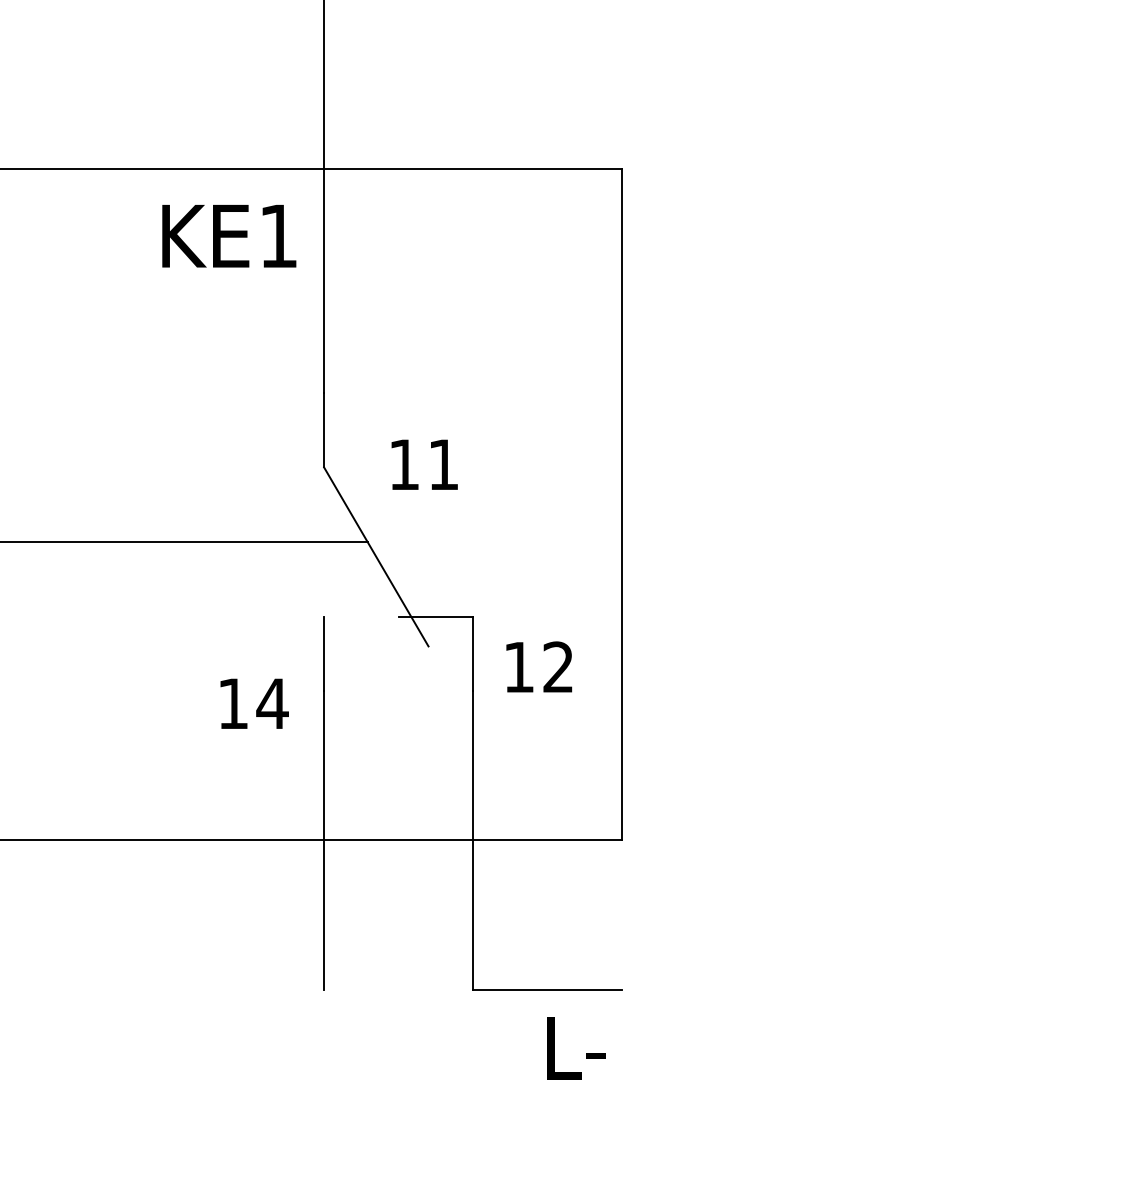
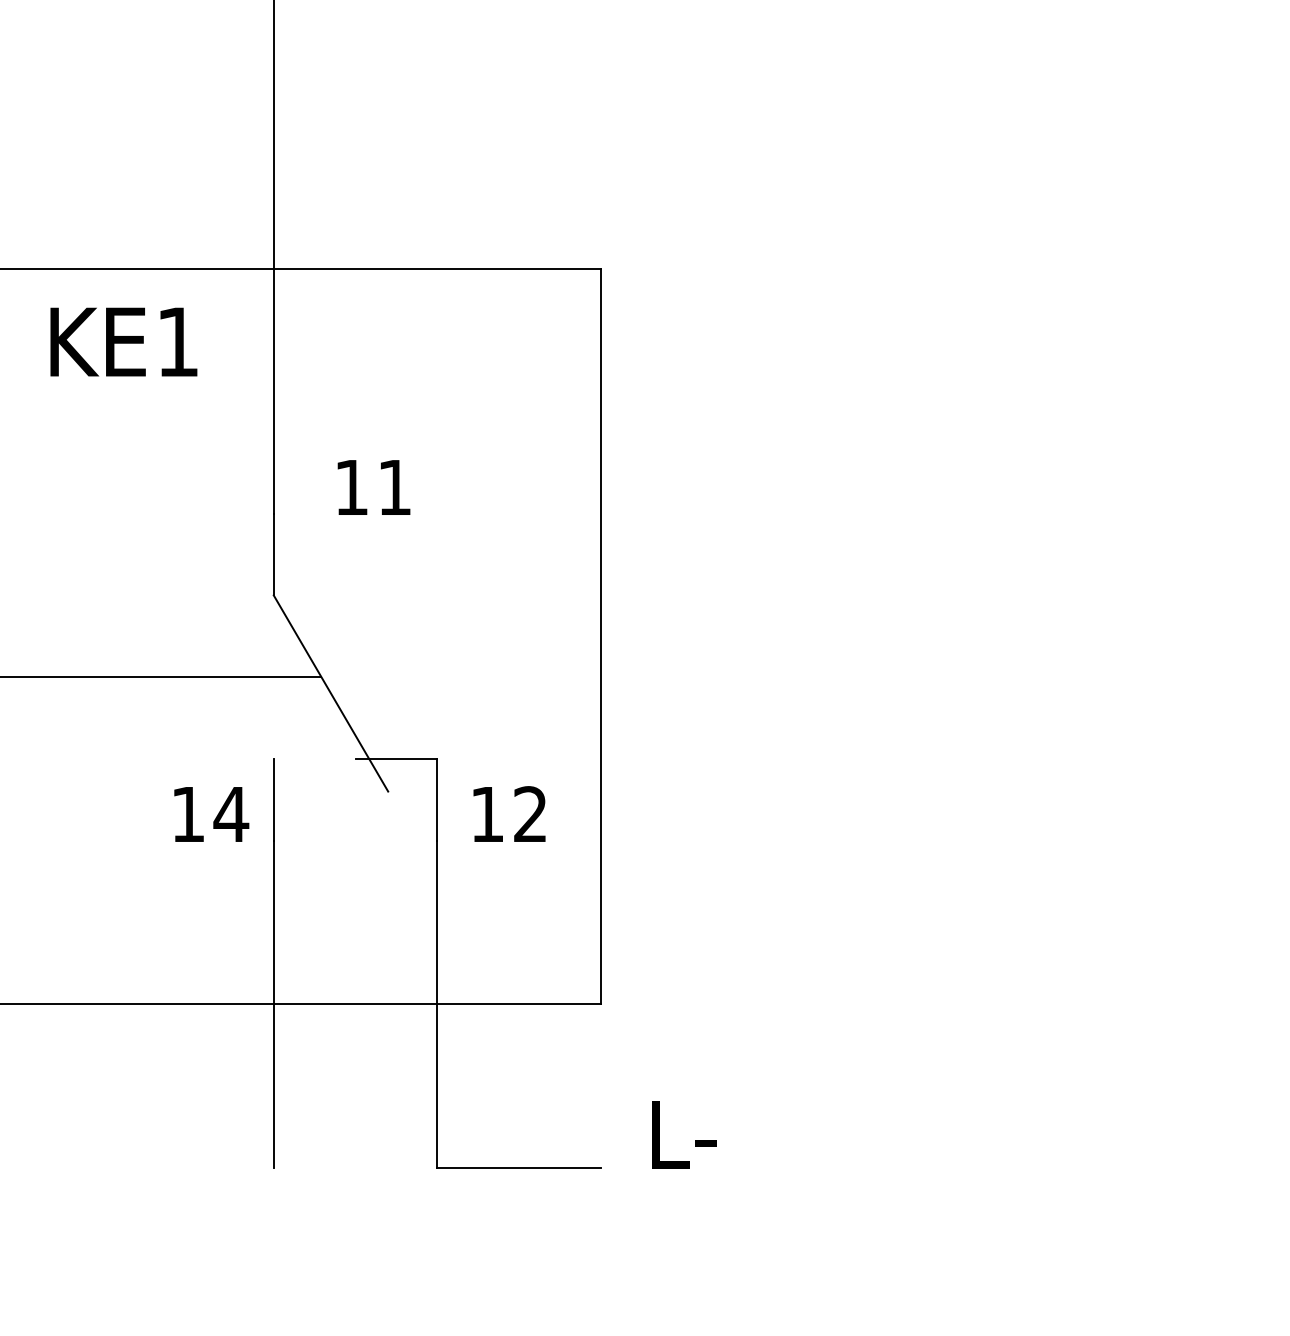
text: (228, 235) -> (123, 341), moved
text: (424, 464) -> (373, 487), moved
text: (254, 703) -> (211, 814), moved
text: (576, 1047) -> (684, 1134), moved

